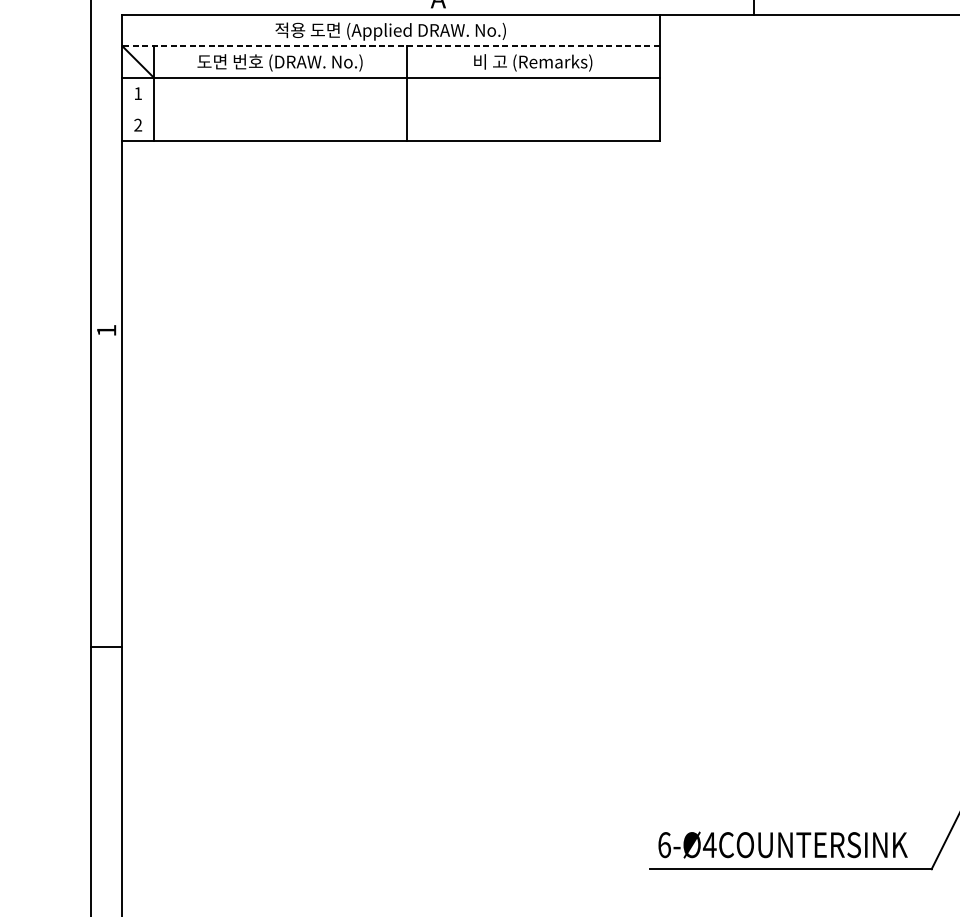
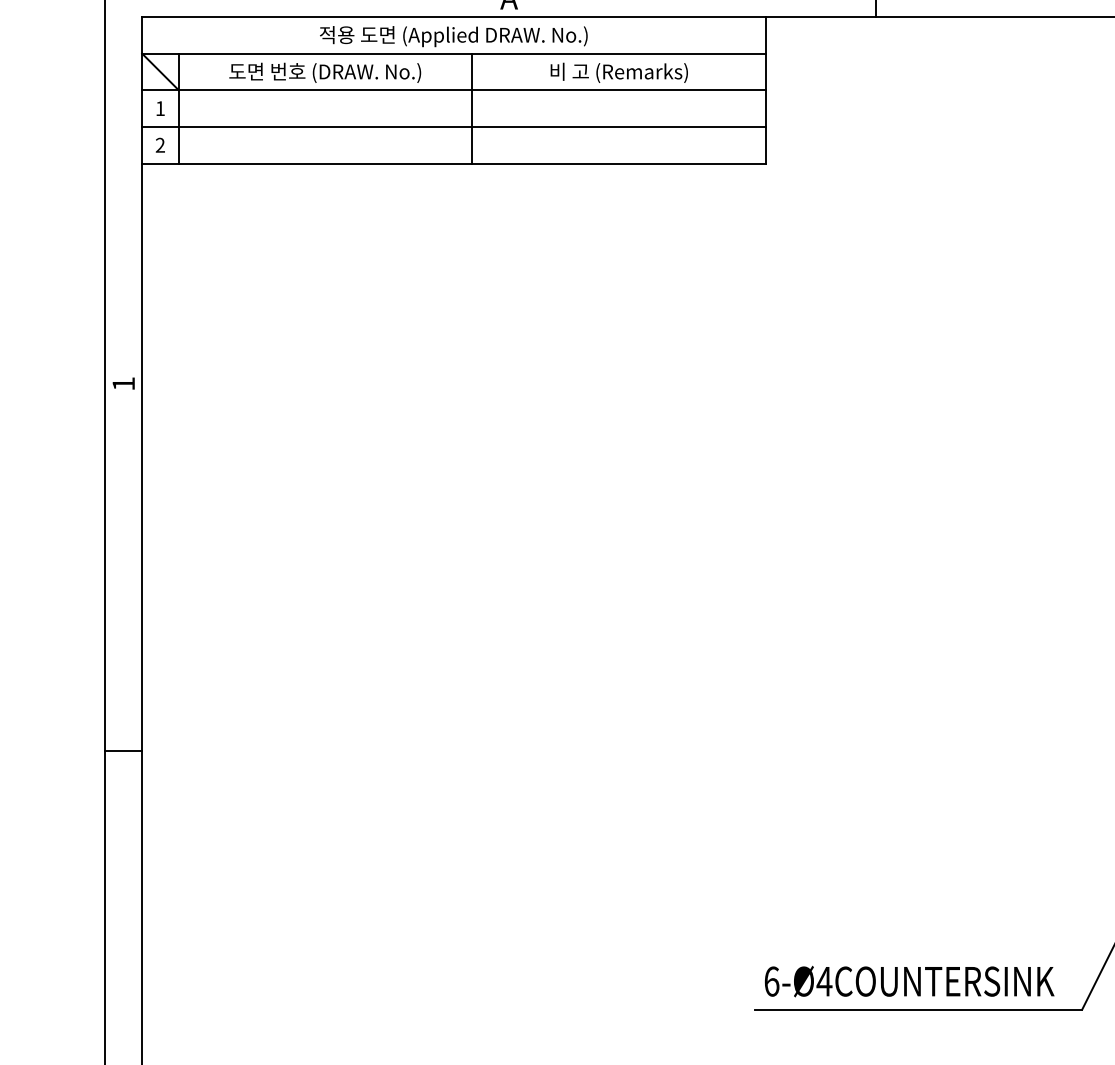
line: (391, 46) -> (454, 53), dashed -> solid
line: (391, 109) -> (454, 127), added

